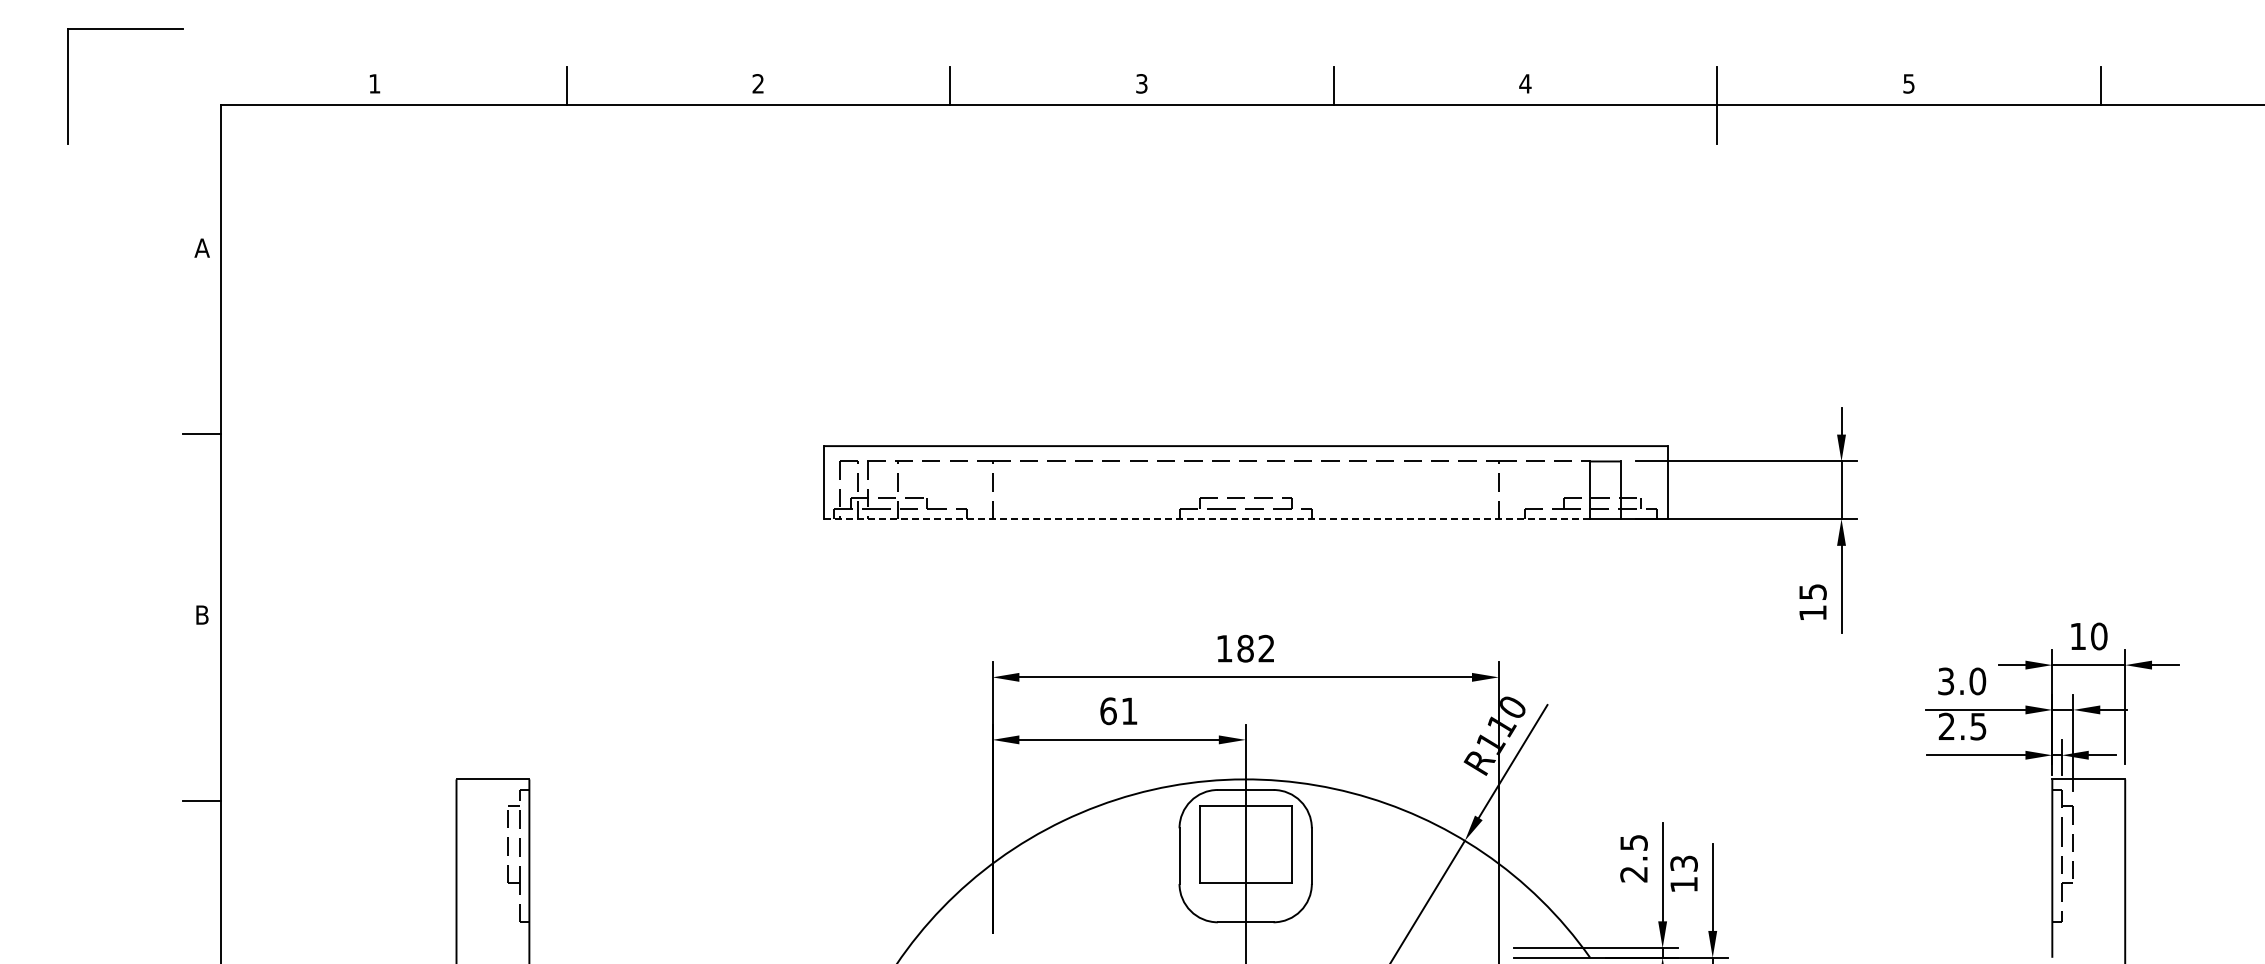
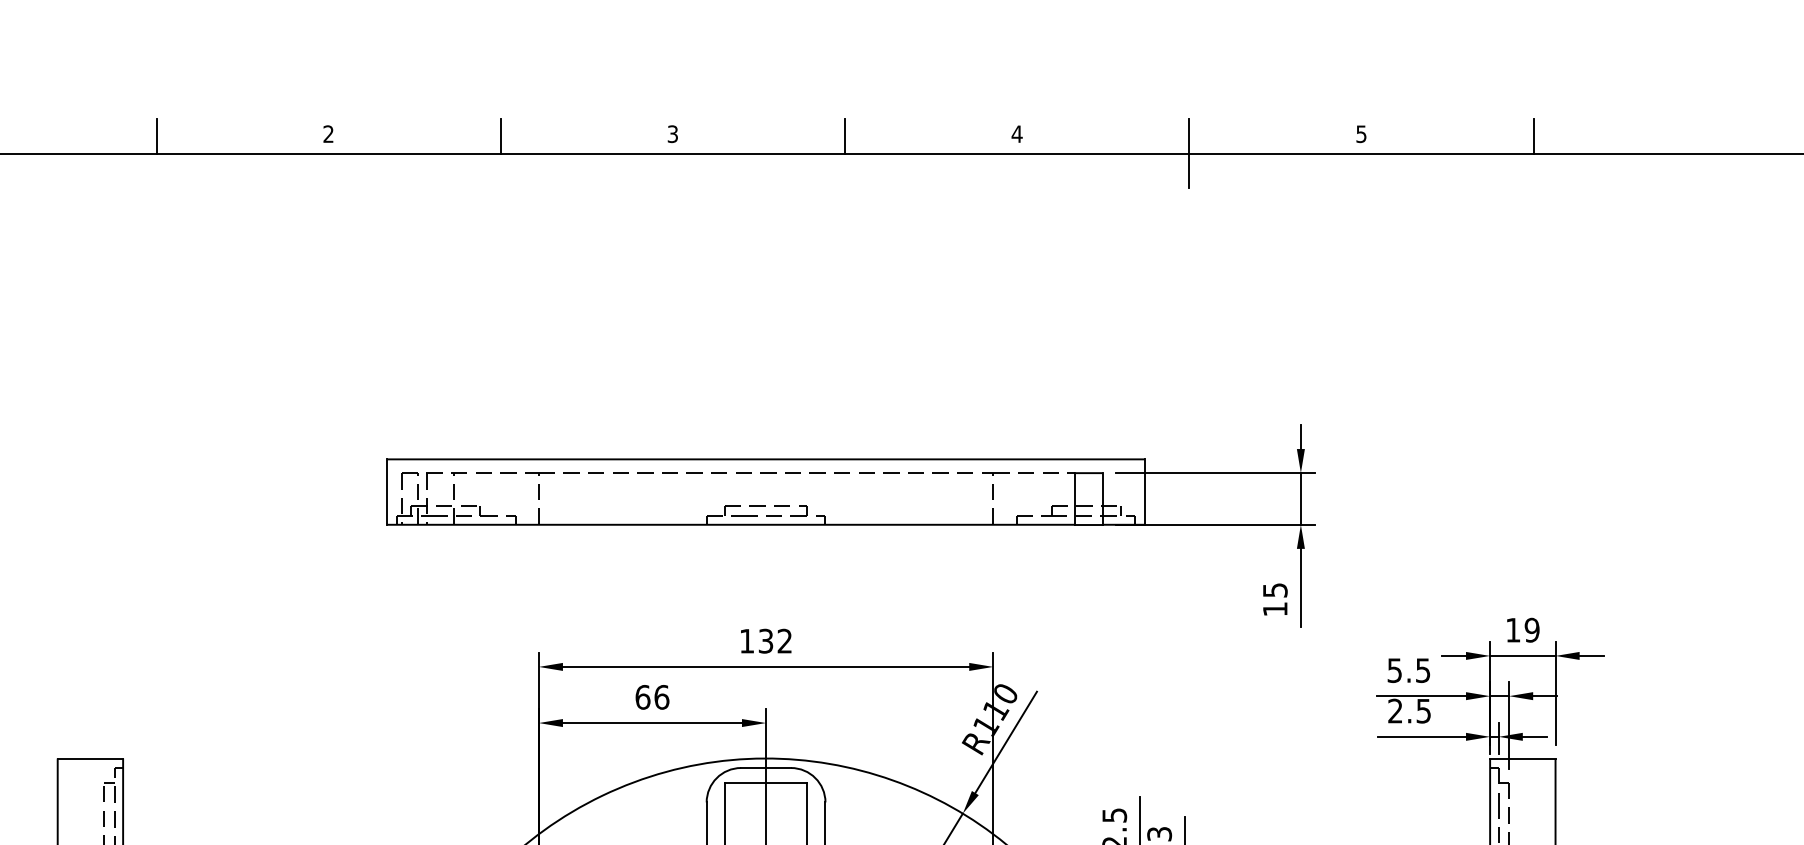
arc: (1194, 519) -> (720, 525), dashed -> solid
text: (2098, 636) -> (1531, 630), 10 -> 19
text: (1245, 648) -> (765, 641), 182 -> 132
text: (1962, 681) -> (1409, 670), 3.0 -> 5.5
text: (1129, 711) -> (661, 697), 61 -> 66

